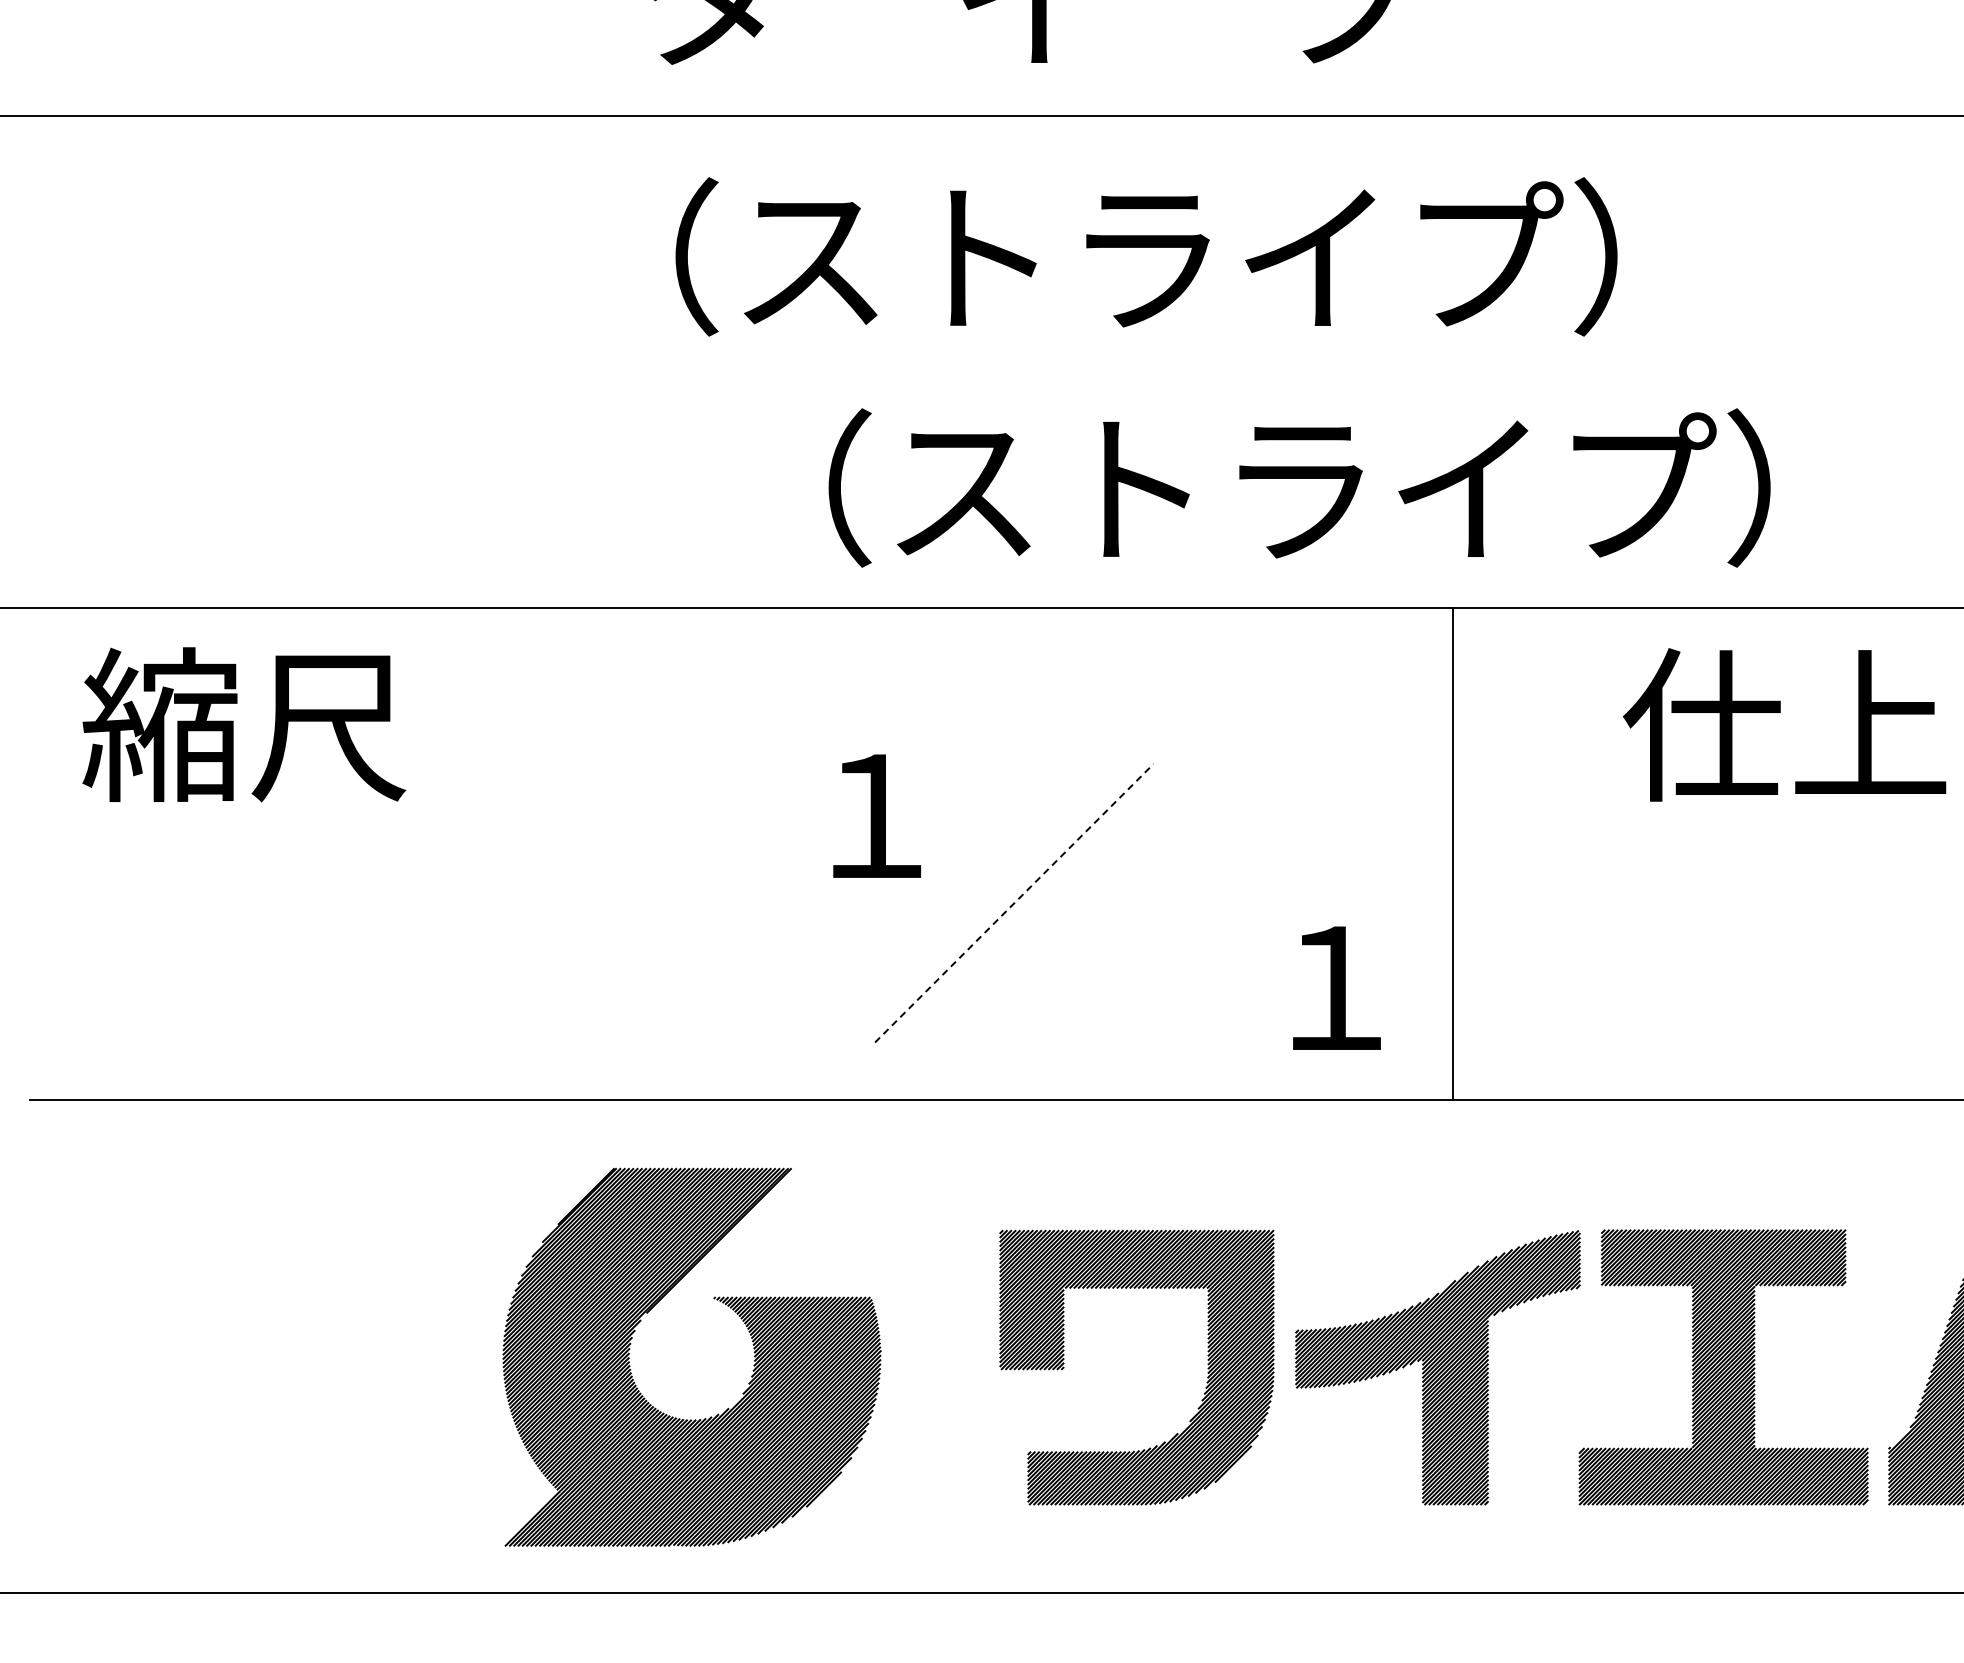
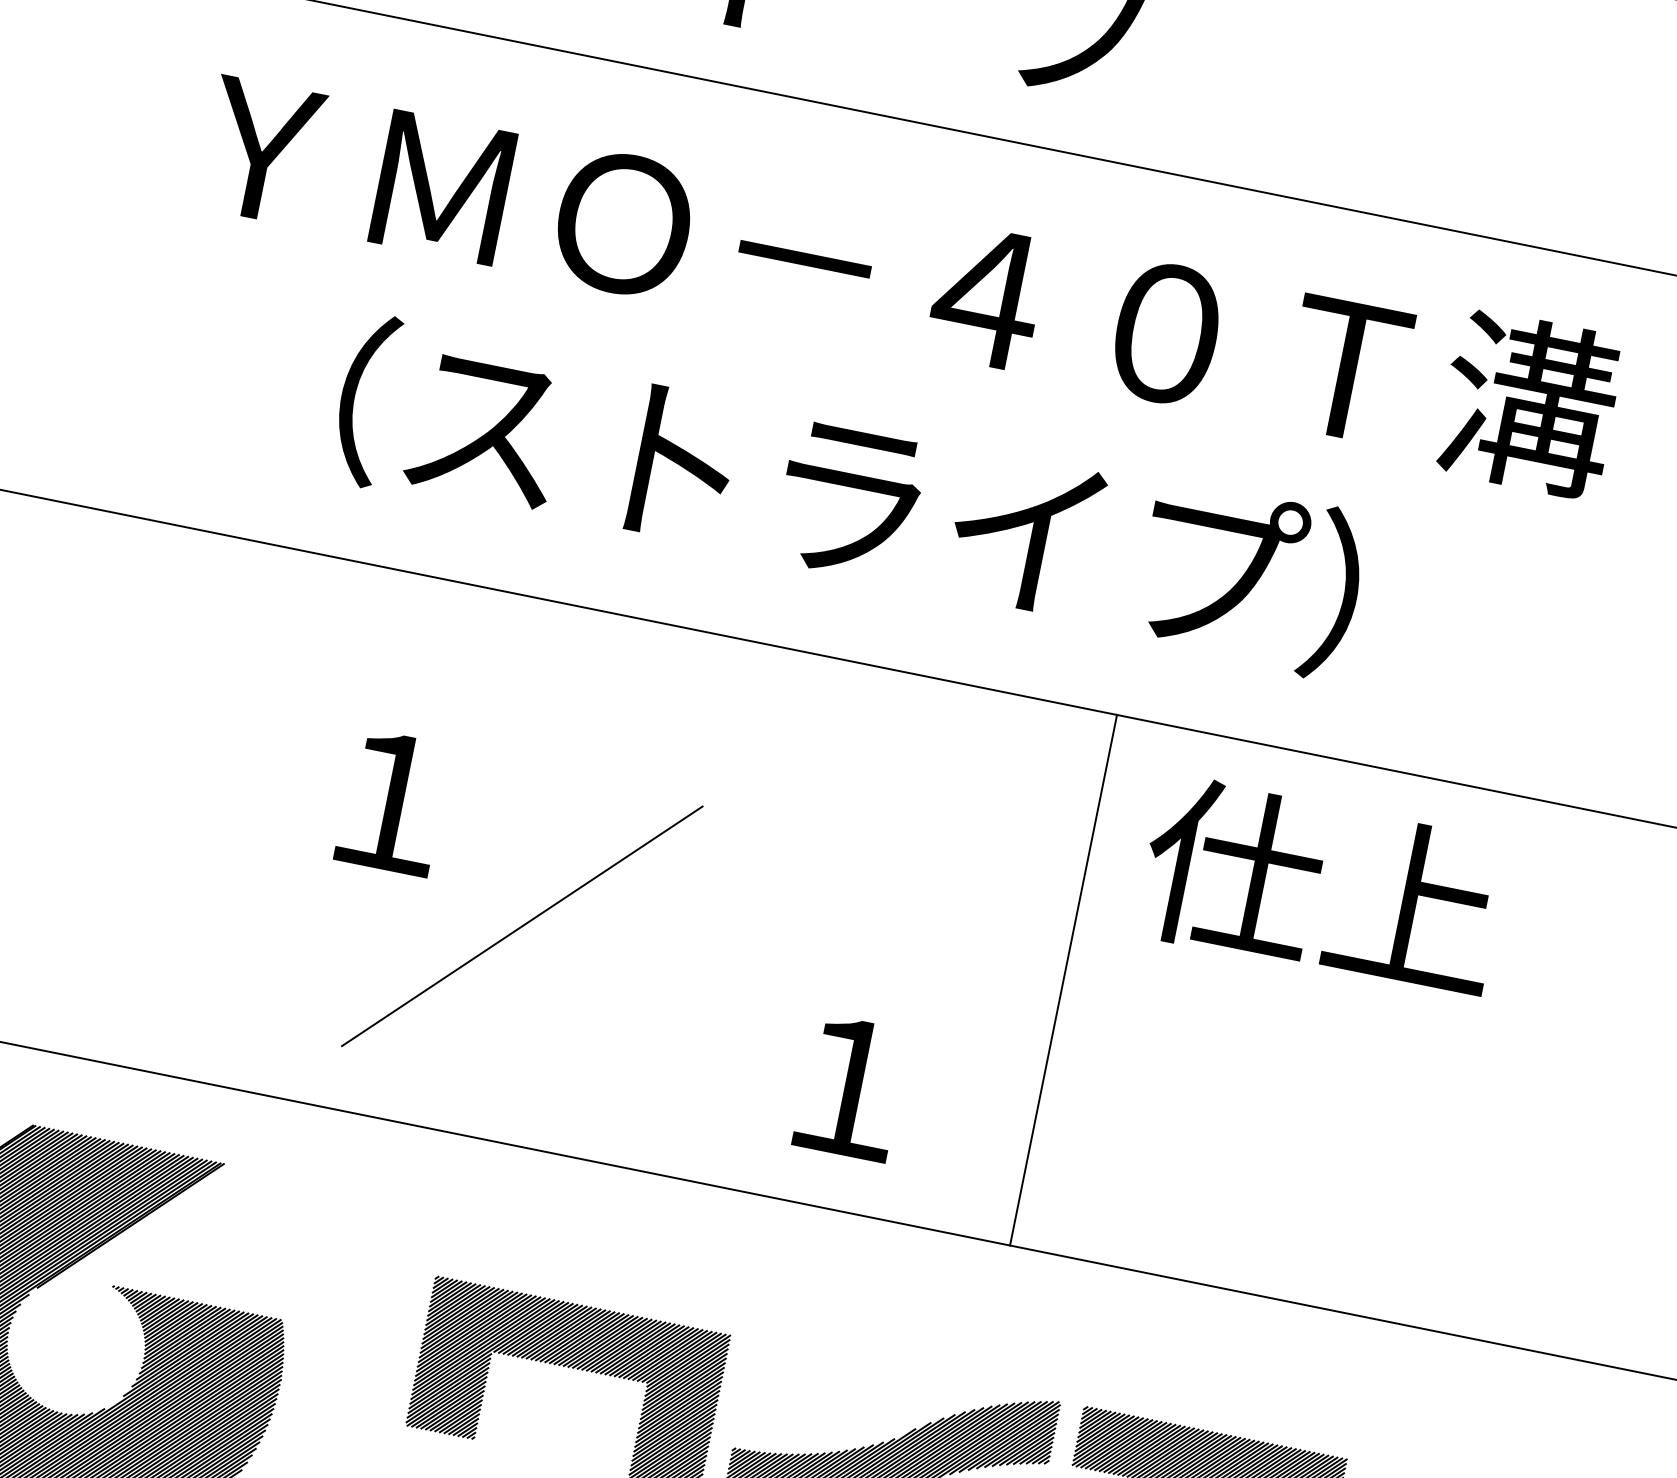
text: (1243, 256) -> (909, 279), （ストライプ） -> ＹＭＯ－４０Ｔ溝
text: (1299, 487) -> (849, 496), moved
text: (1784, 724) -> (1322, 887), moved
line: (1452, 853) -> (1063, 979), moved
line: (1014, 903) -> (522, 926), dashed -> solid

